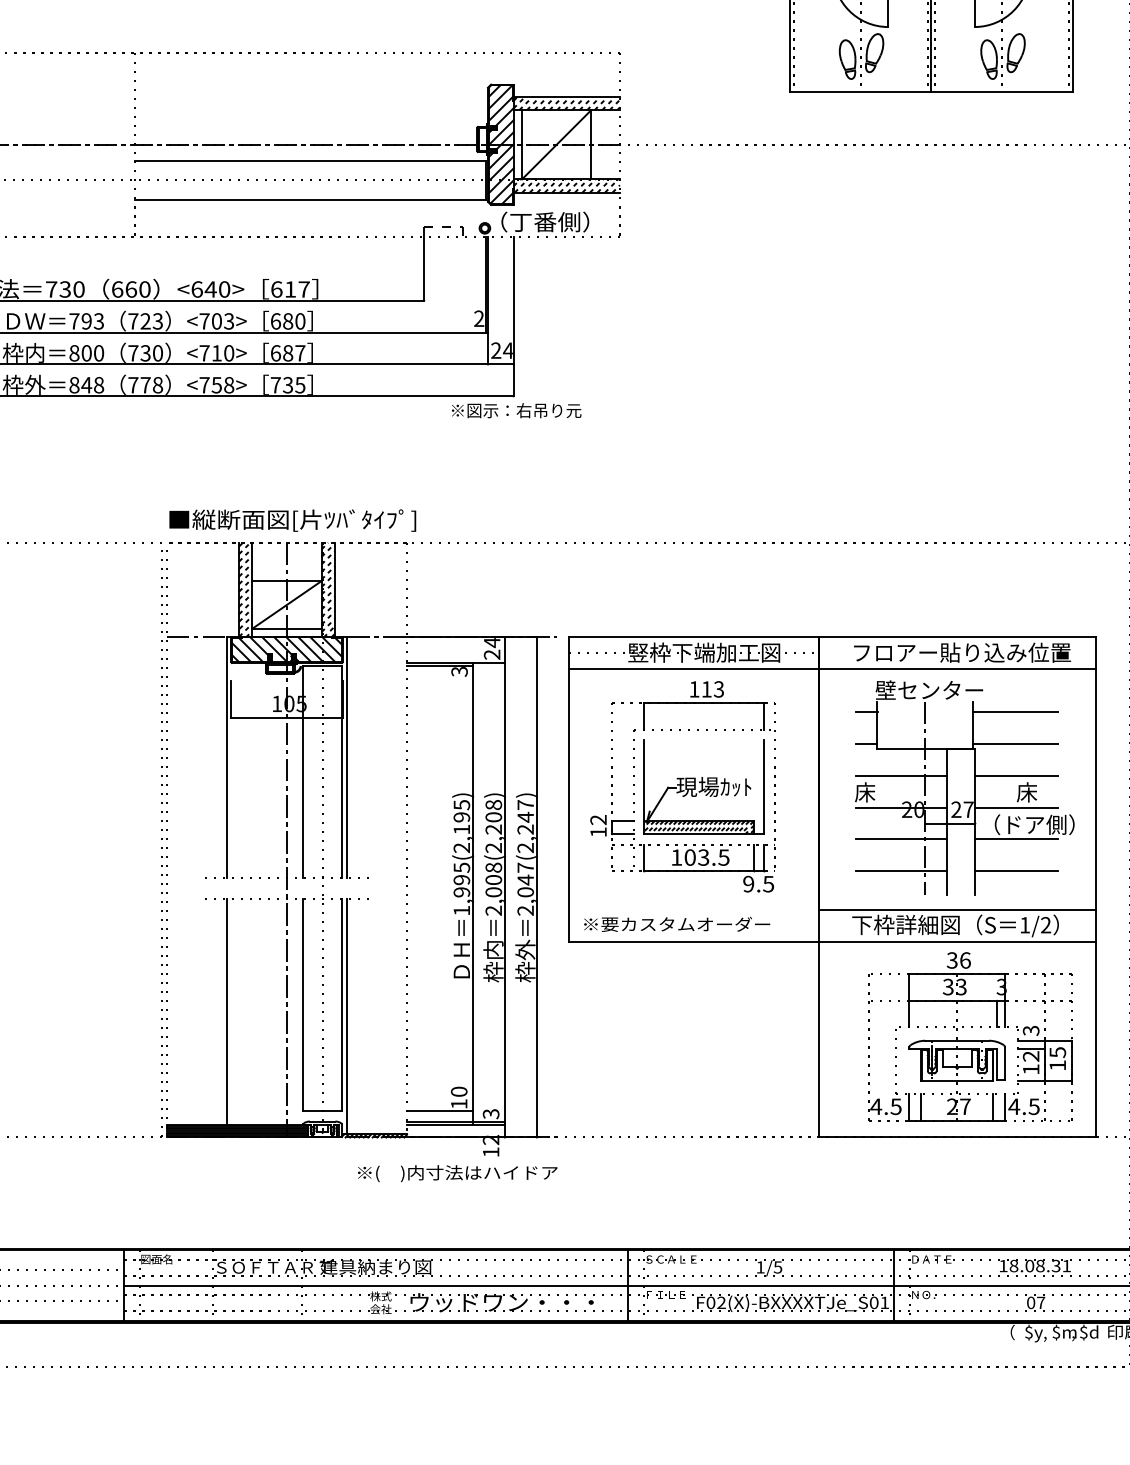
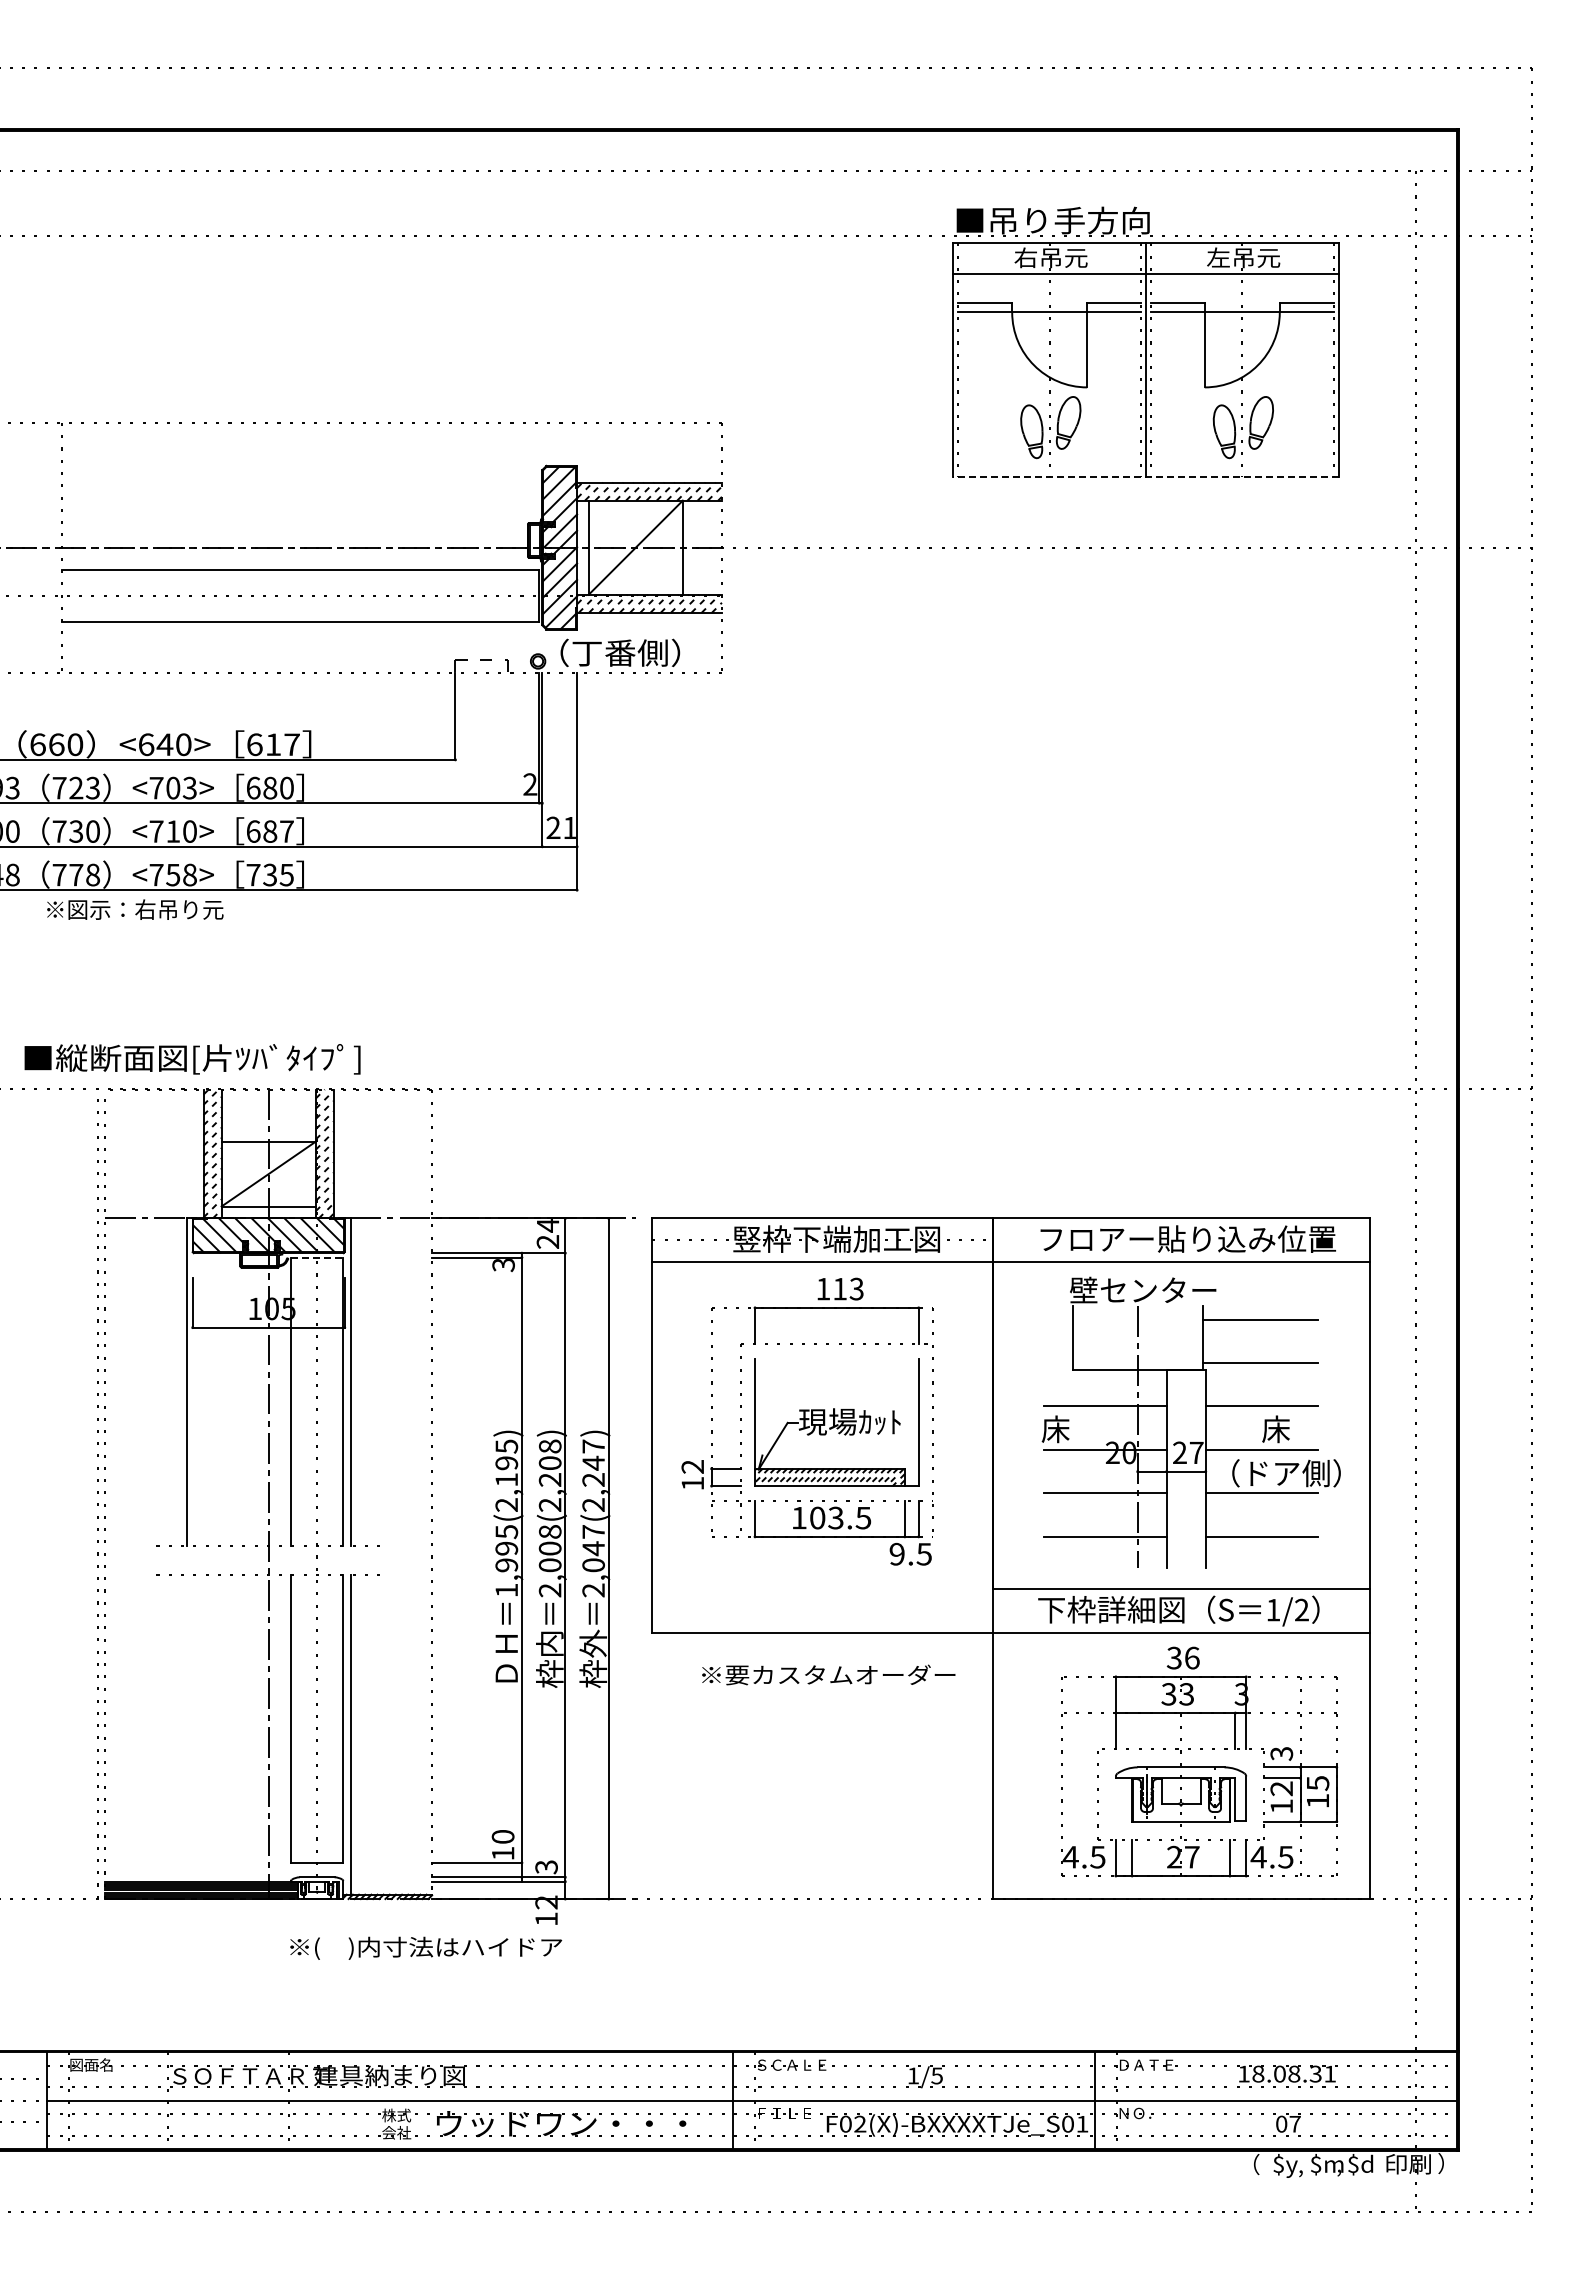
line: (931, 92) -> (1145, 476), solid -> dashed
text: (507, 350) -> (568, 827), 24 -> 21
text: (516, 410) -> (135, 909), moved
text: (292, 520) -> (192, 1059), moved
line: (322, 666) -> (317, 1257), solid -> dashed
line: (867, 711) -> (1058, 1319), removed
line: (866, 744) -> (1057, 1363), removed
text: (676, 924) -> (828, 1674), moved
line: (226, 1011) -> (186, 1727), removed
text: (458, 1173) -> (426, 1947), moved

